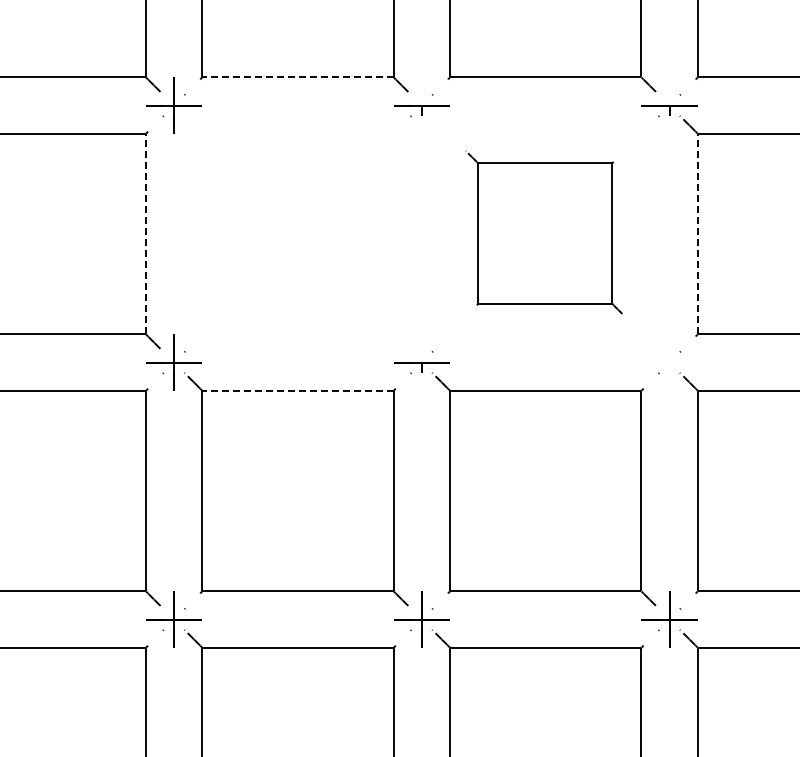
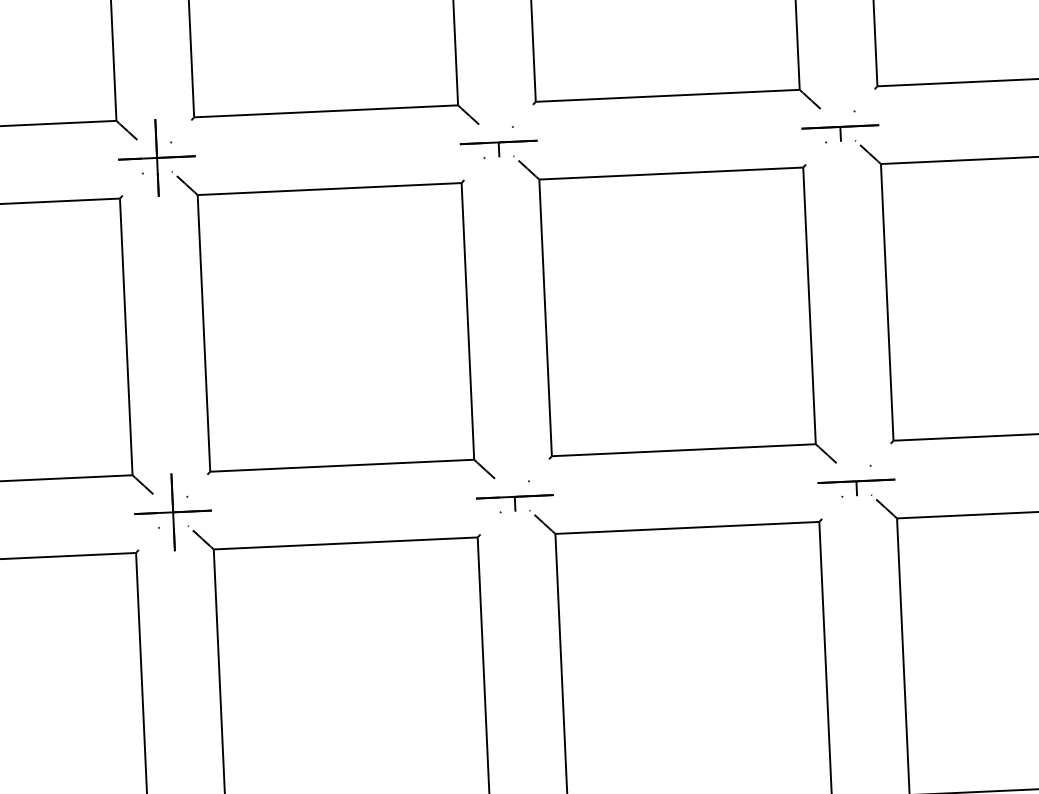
line: (298, 77) -> (326, 111), dashed -> solid
part: (296, 232) -> (333, 325), added
part: (543, 232) -> (674, 309), size x1.43
line: (145, 233) -> (125, 336), dashed -> solid
line: (697, 233) -> (886, 301), dashed -> solid
part: (669, 367) -> (856, 488), added
line: (298, 390) -> (346, 543), dashed -> solid

